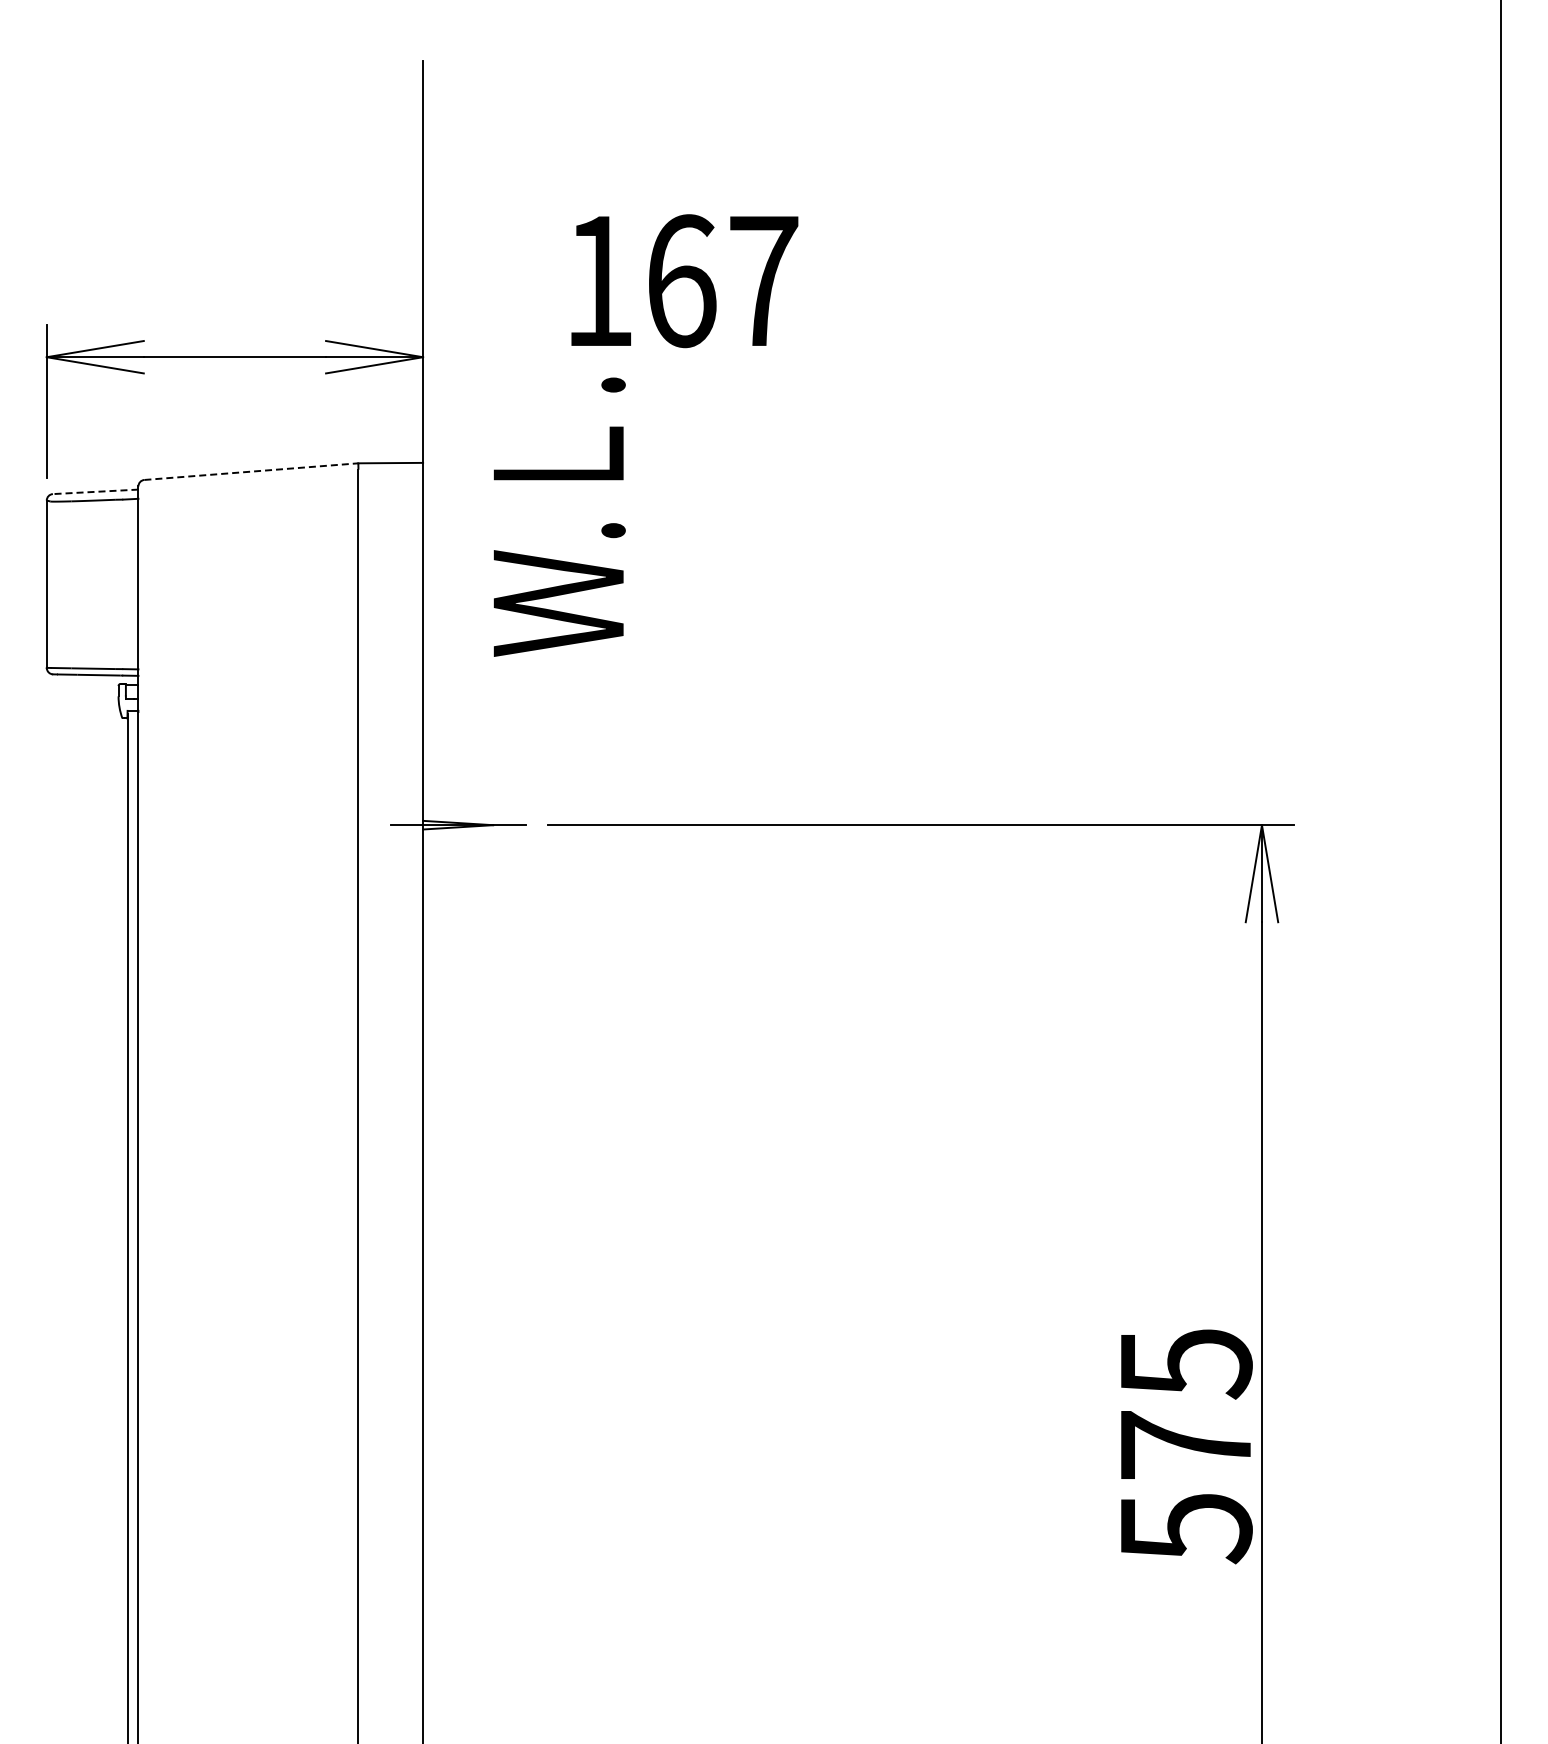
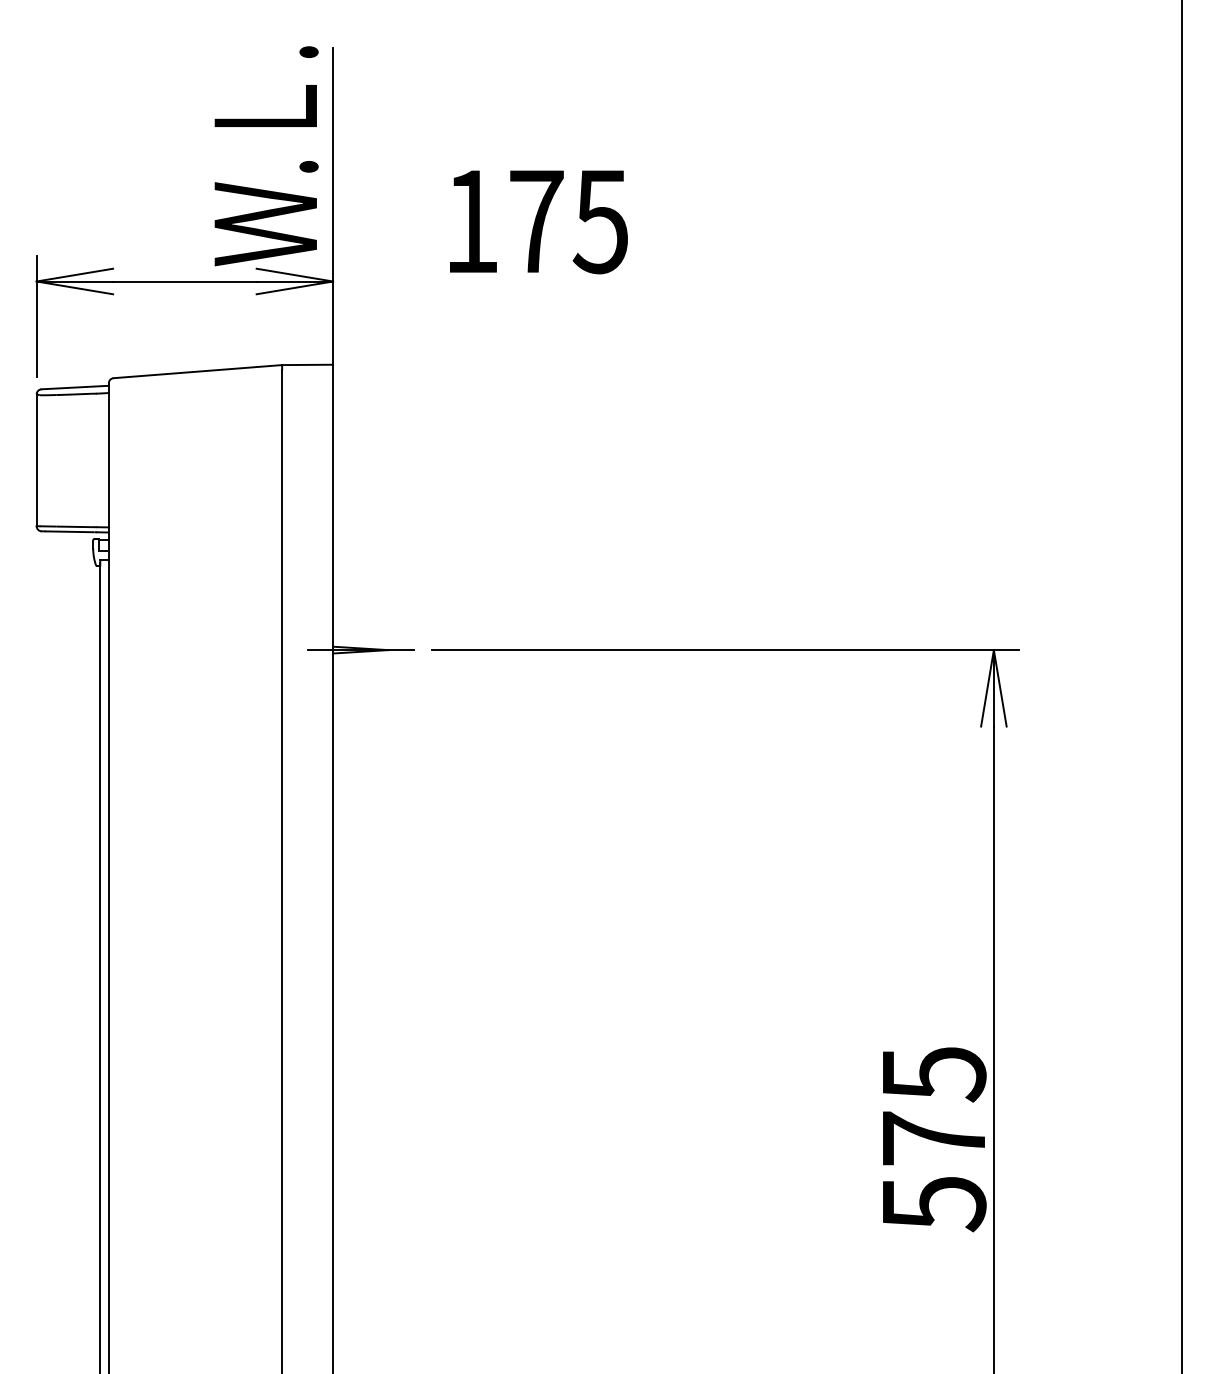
text: (723, 281) -> (569, 221), 167 -> 175
line: (251, 471) -> (197, 371), dashed -> solid
line: (95, 491) -> (75, 387), dashed -> solid
text: (559, 516) -> (266, 155), moved

